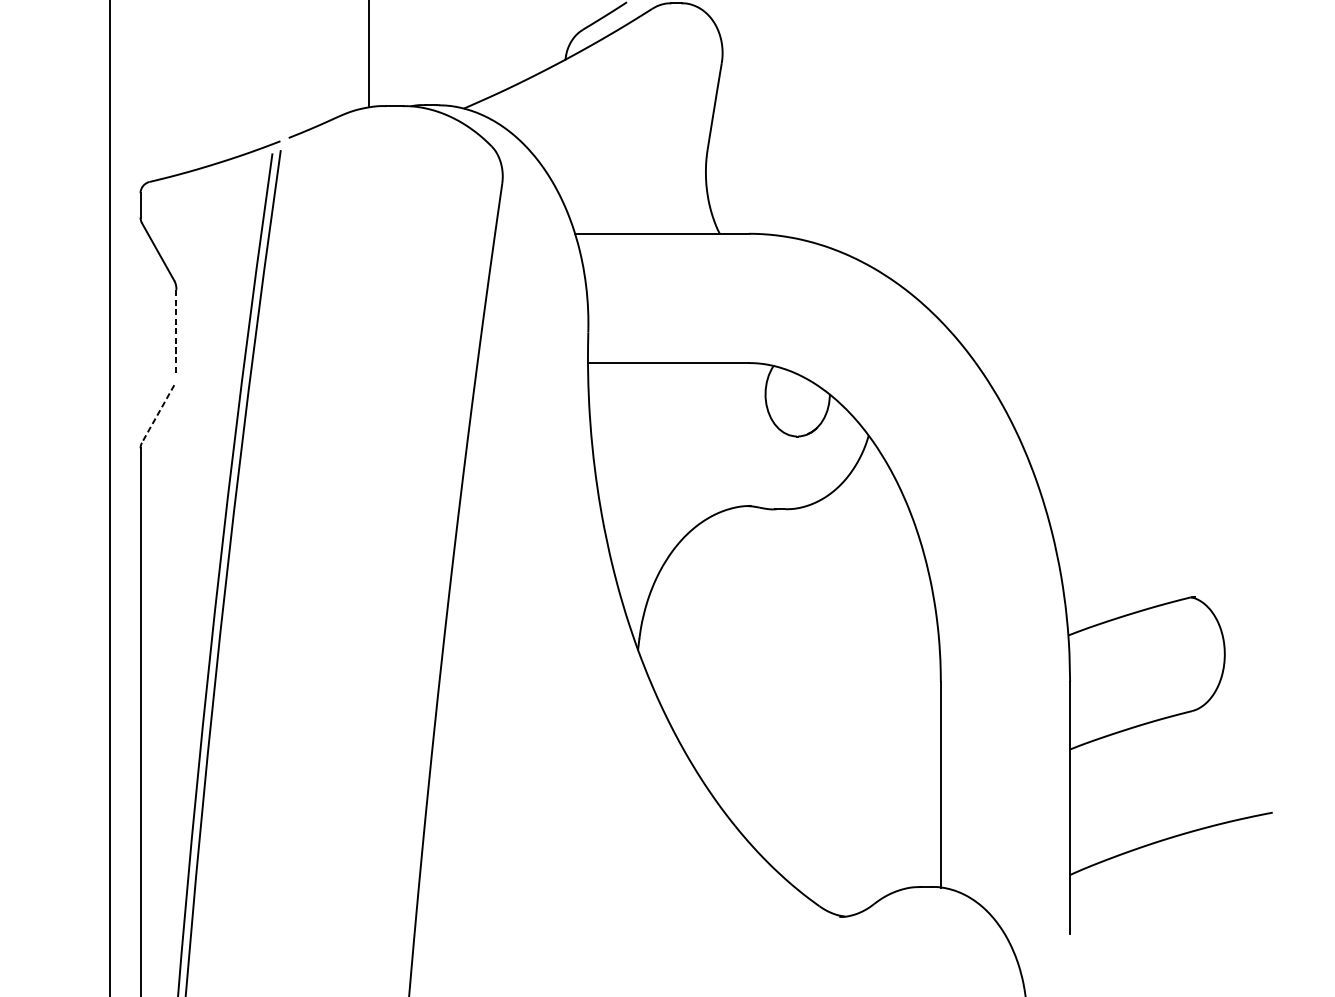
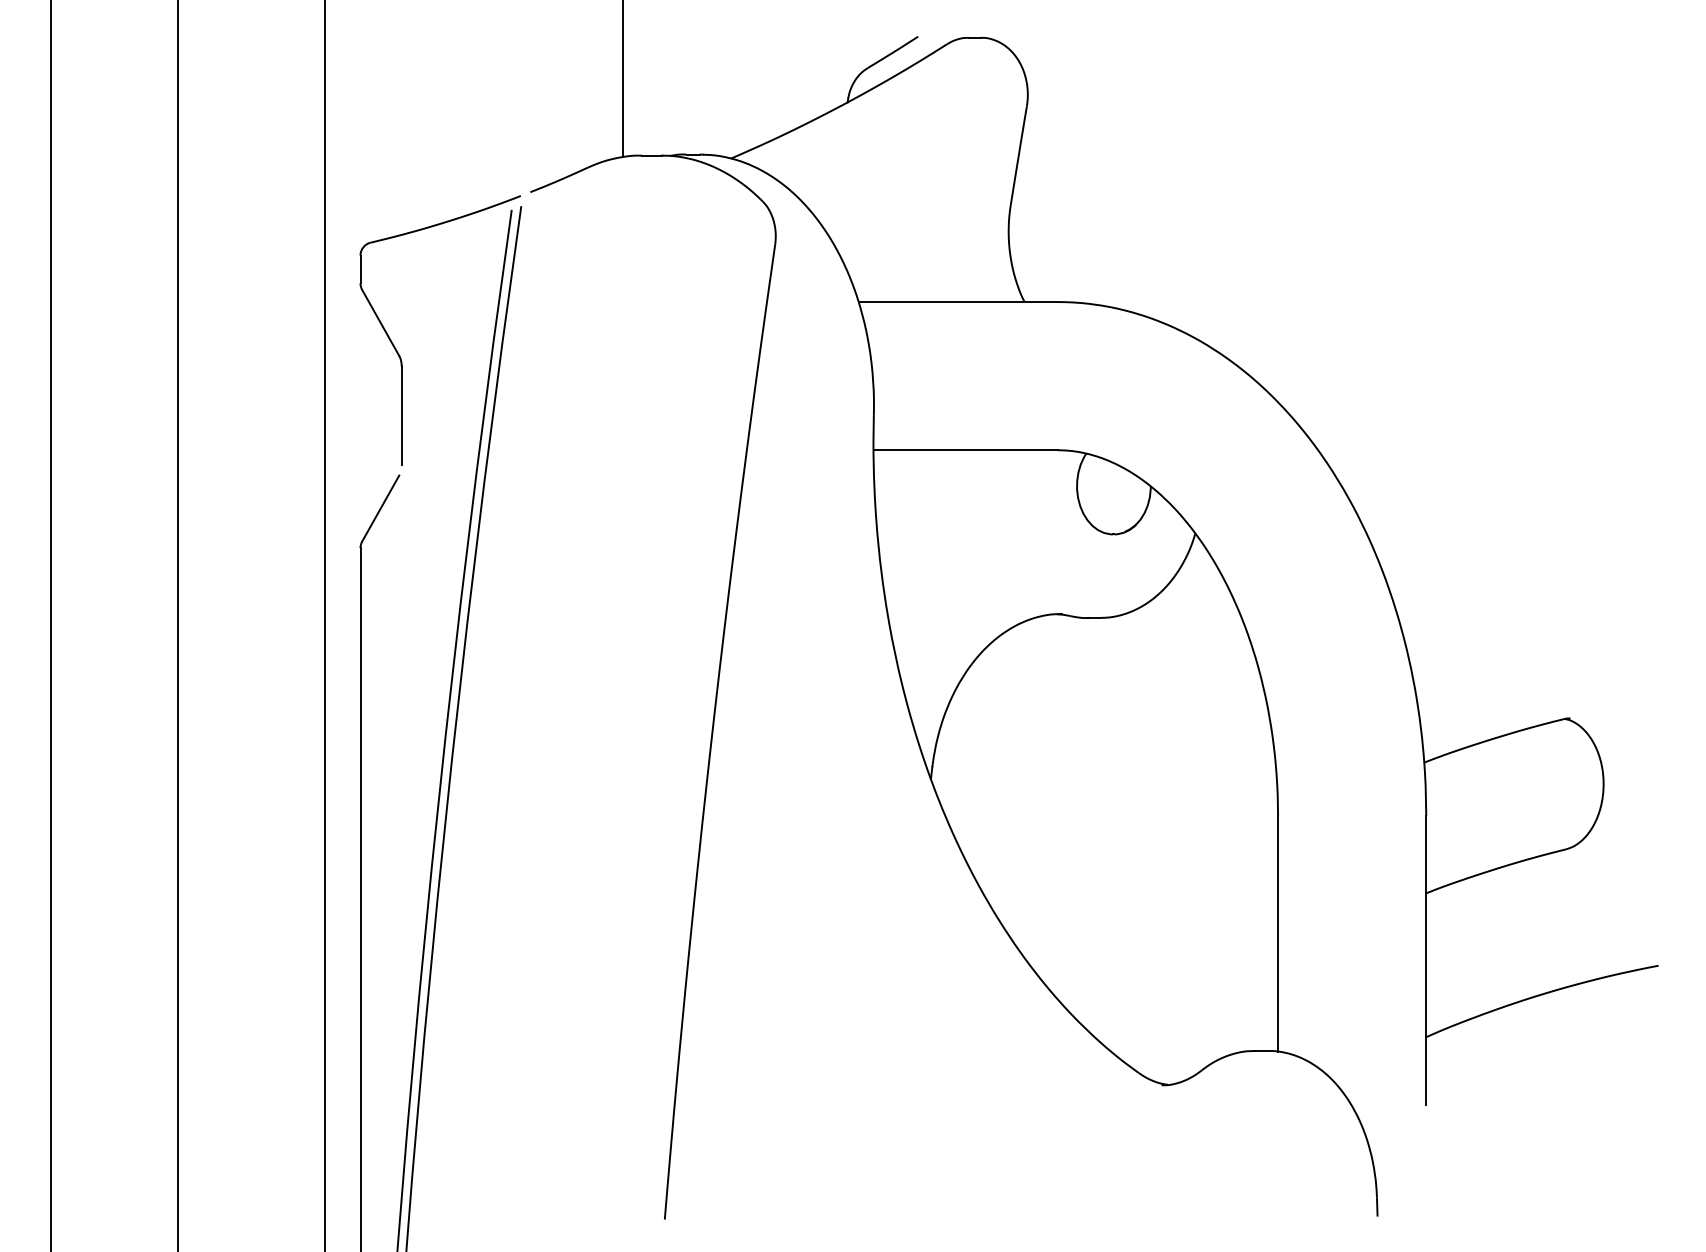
line: (176, 333) -> (401, 416), dashed -> solid
line: (158, 413) -> (380, 508), dashed -> solid

